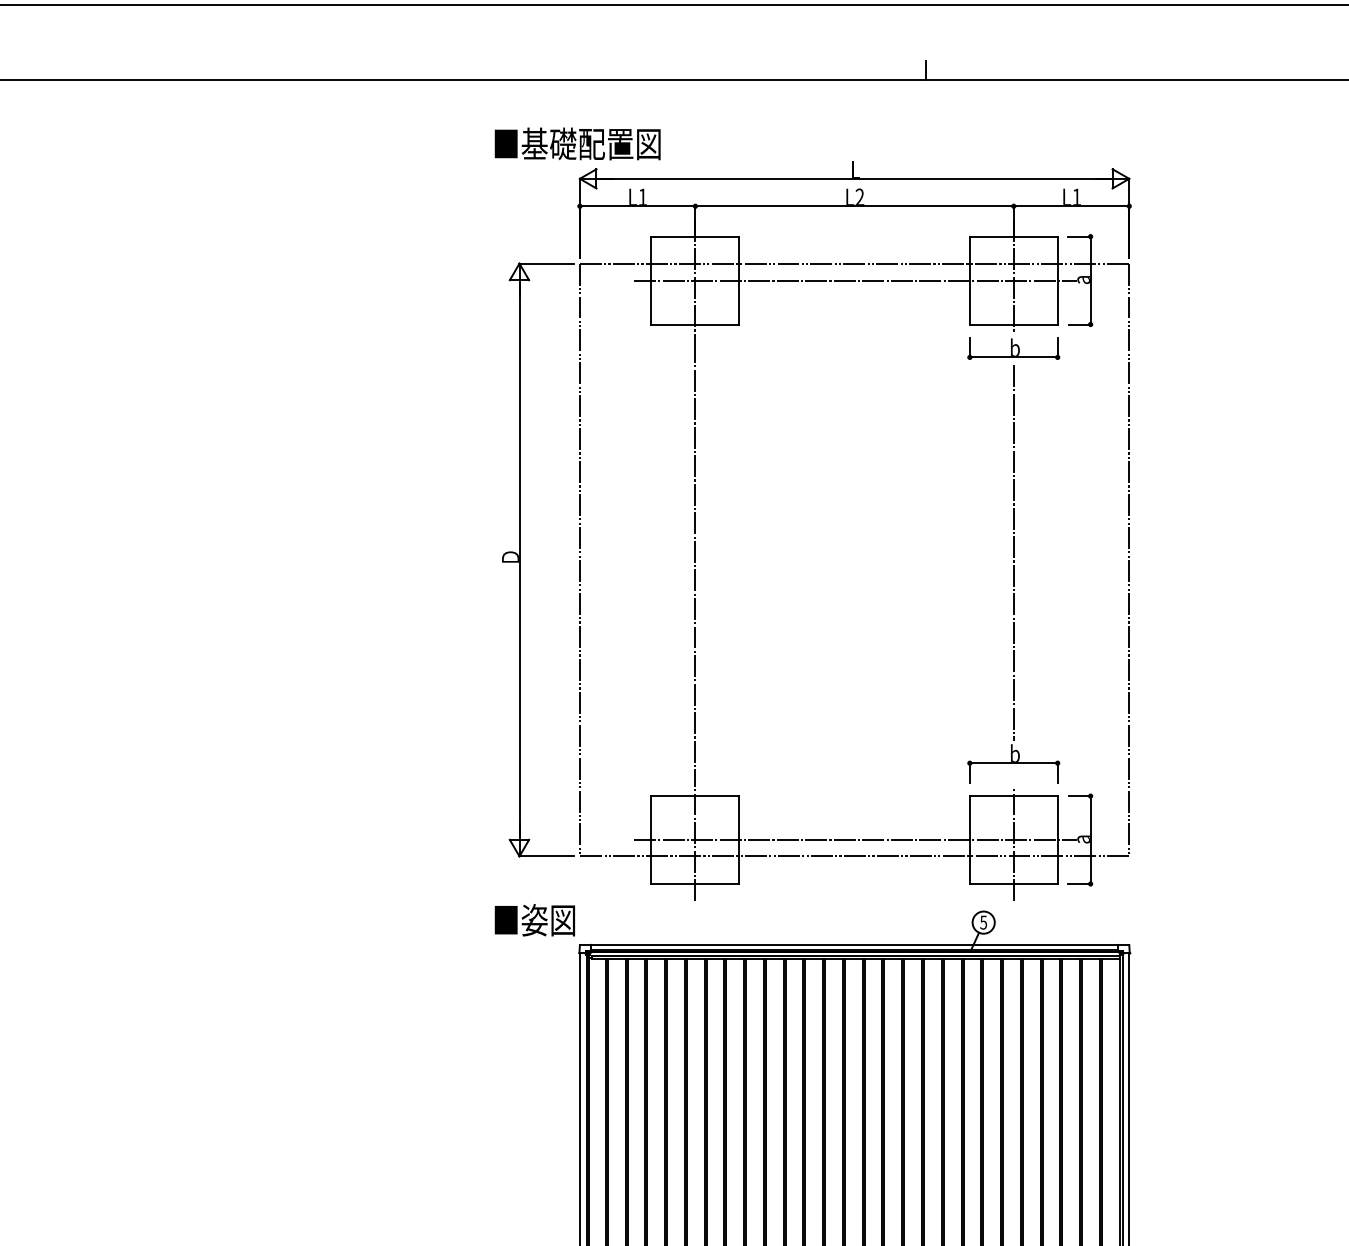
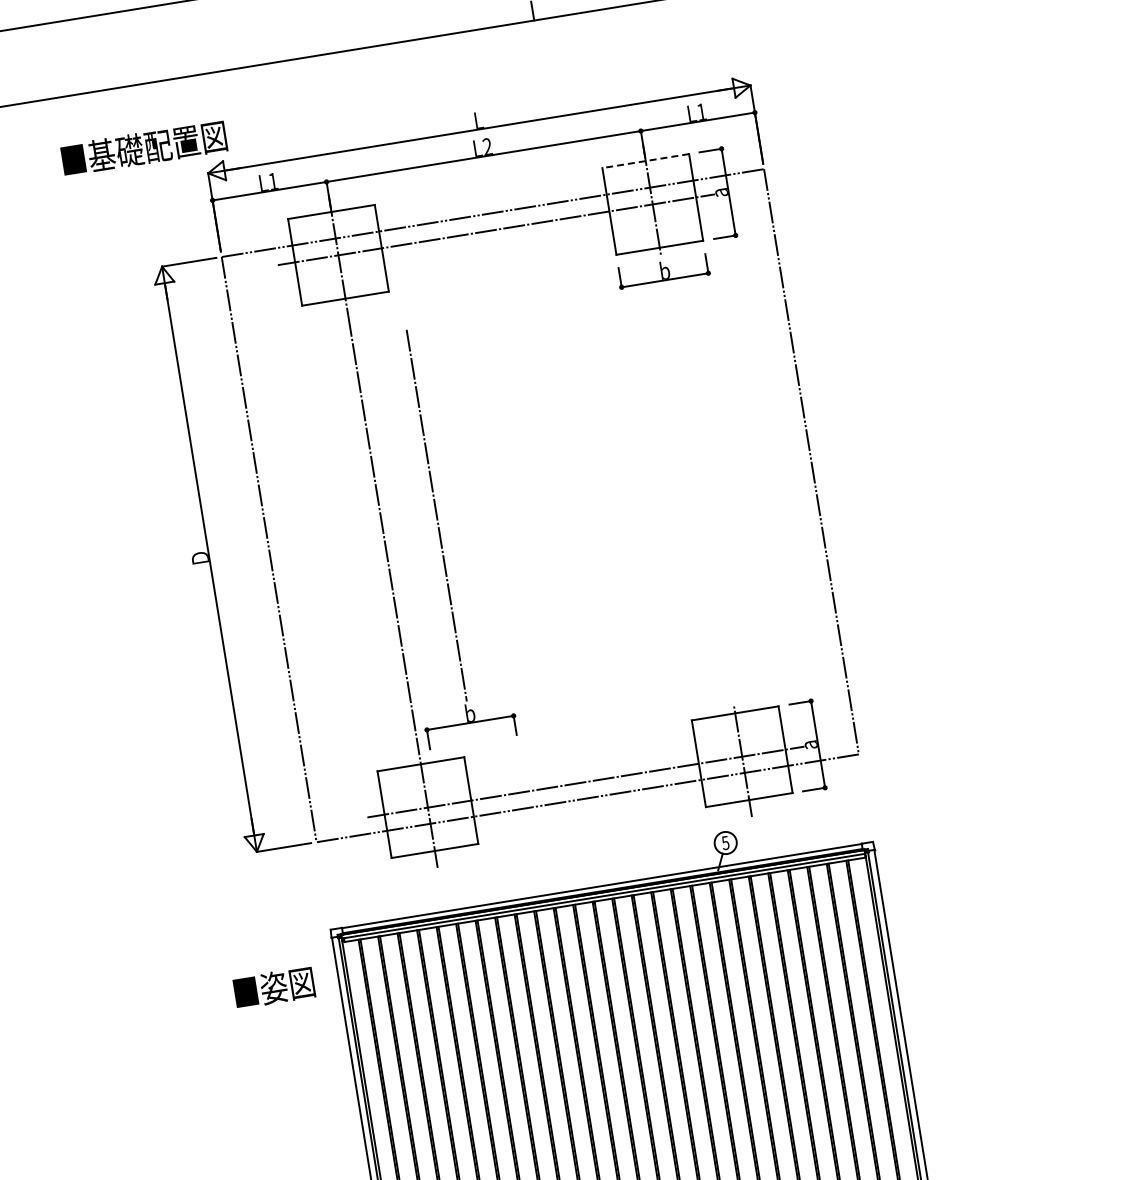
text: (577, 143) -> (143, 147), moved
line: (1013, 236) -> (645, 160), solid -> dashed
part: (1013, 574) -> (439, 536), moved
text: (534, 920) -> (273, 988), moved

